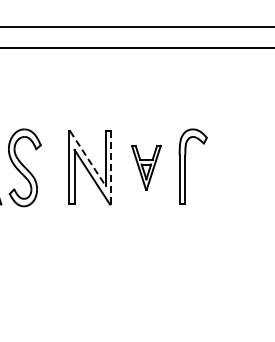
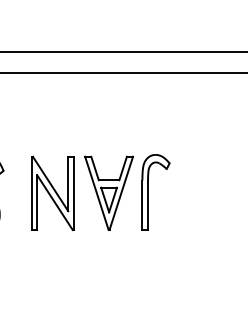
line: (88, 158) -> (51, 184), dashed -> solid
line: (111, 167) -> (74, 193), dashed -> solid
part: (146, 167) -> (109, 193), size x1.67

